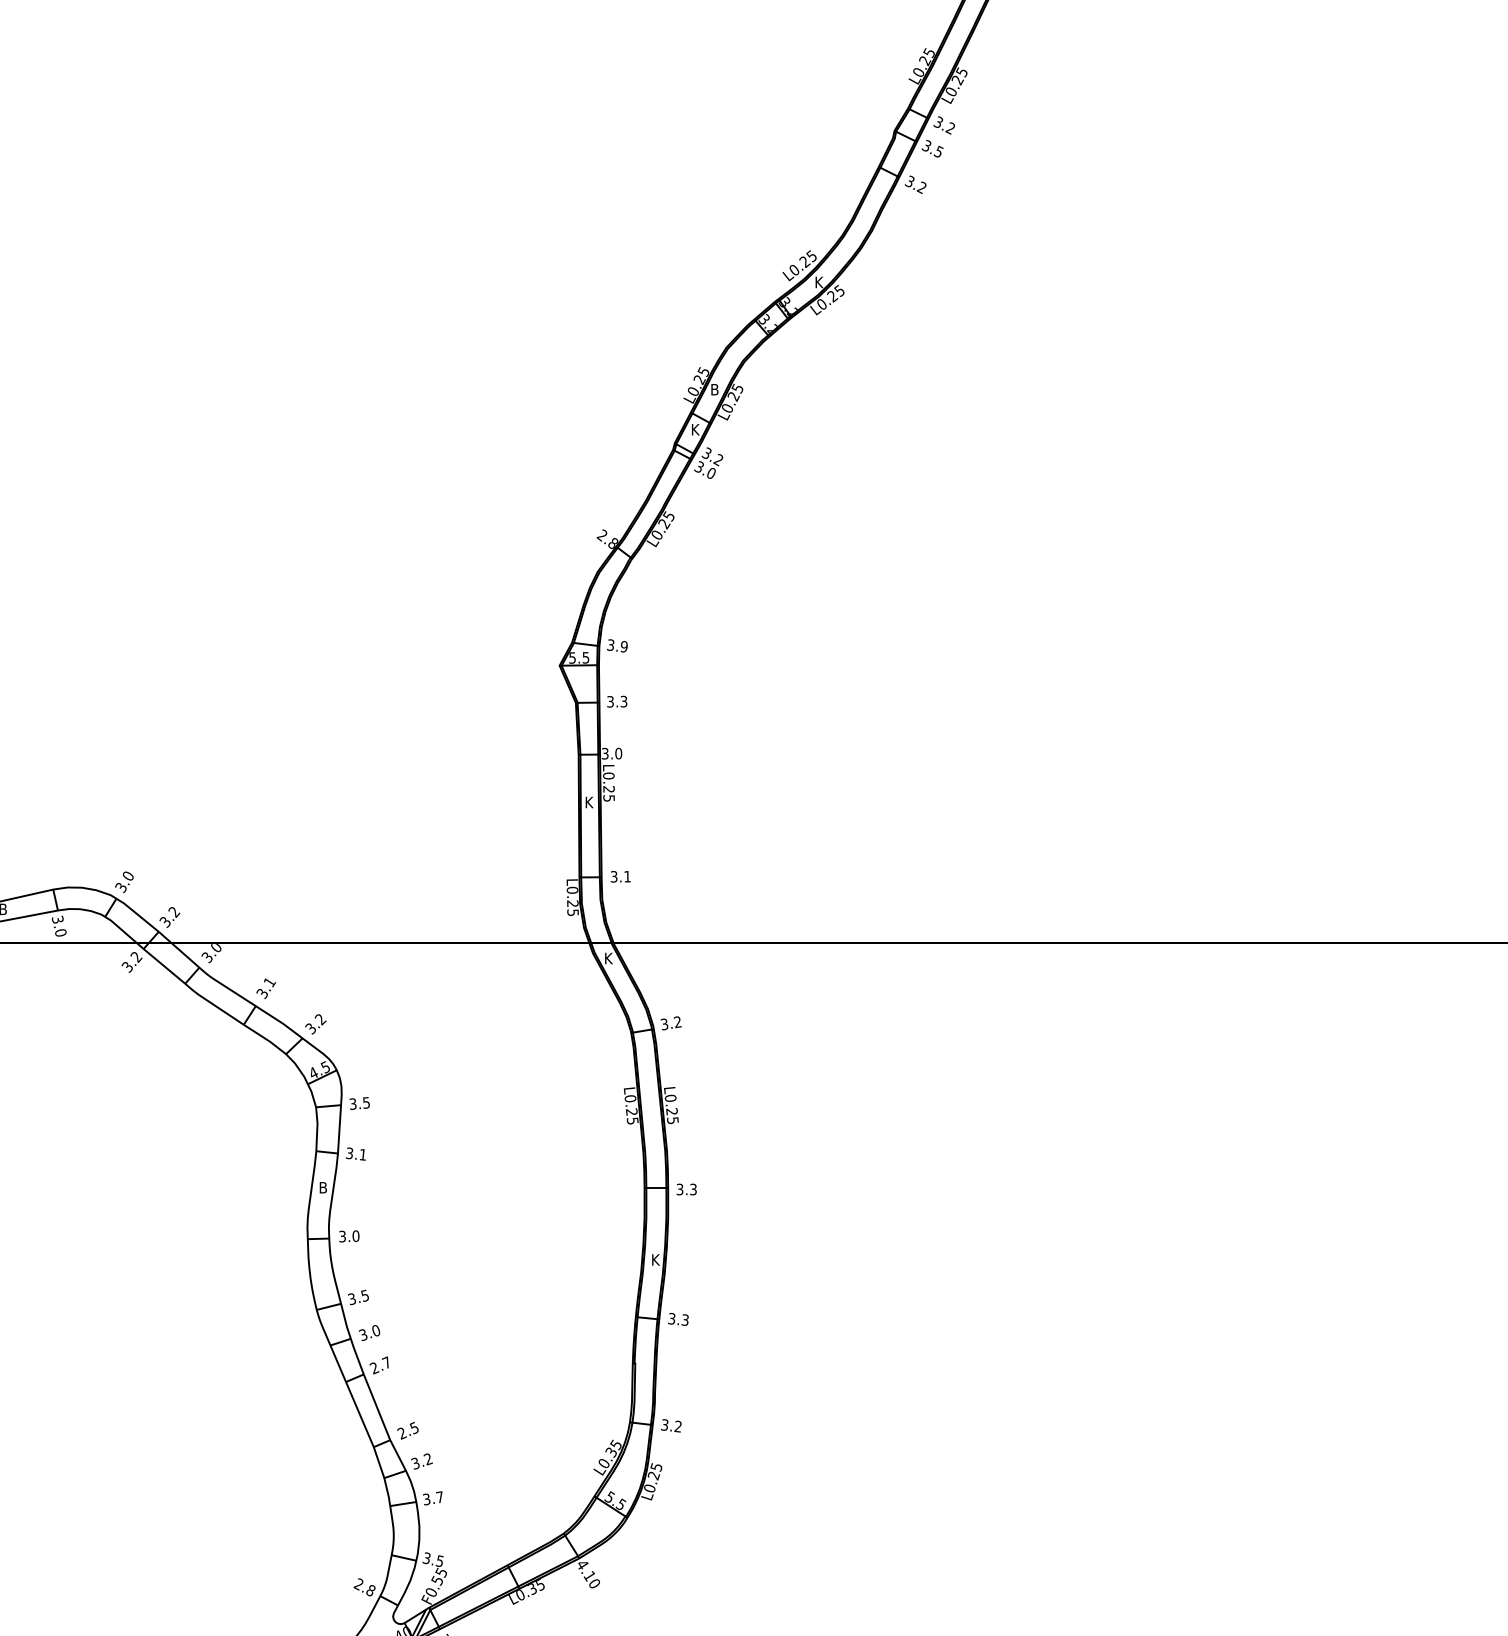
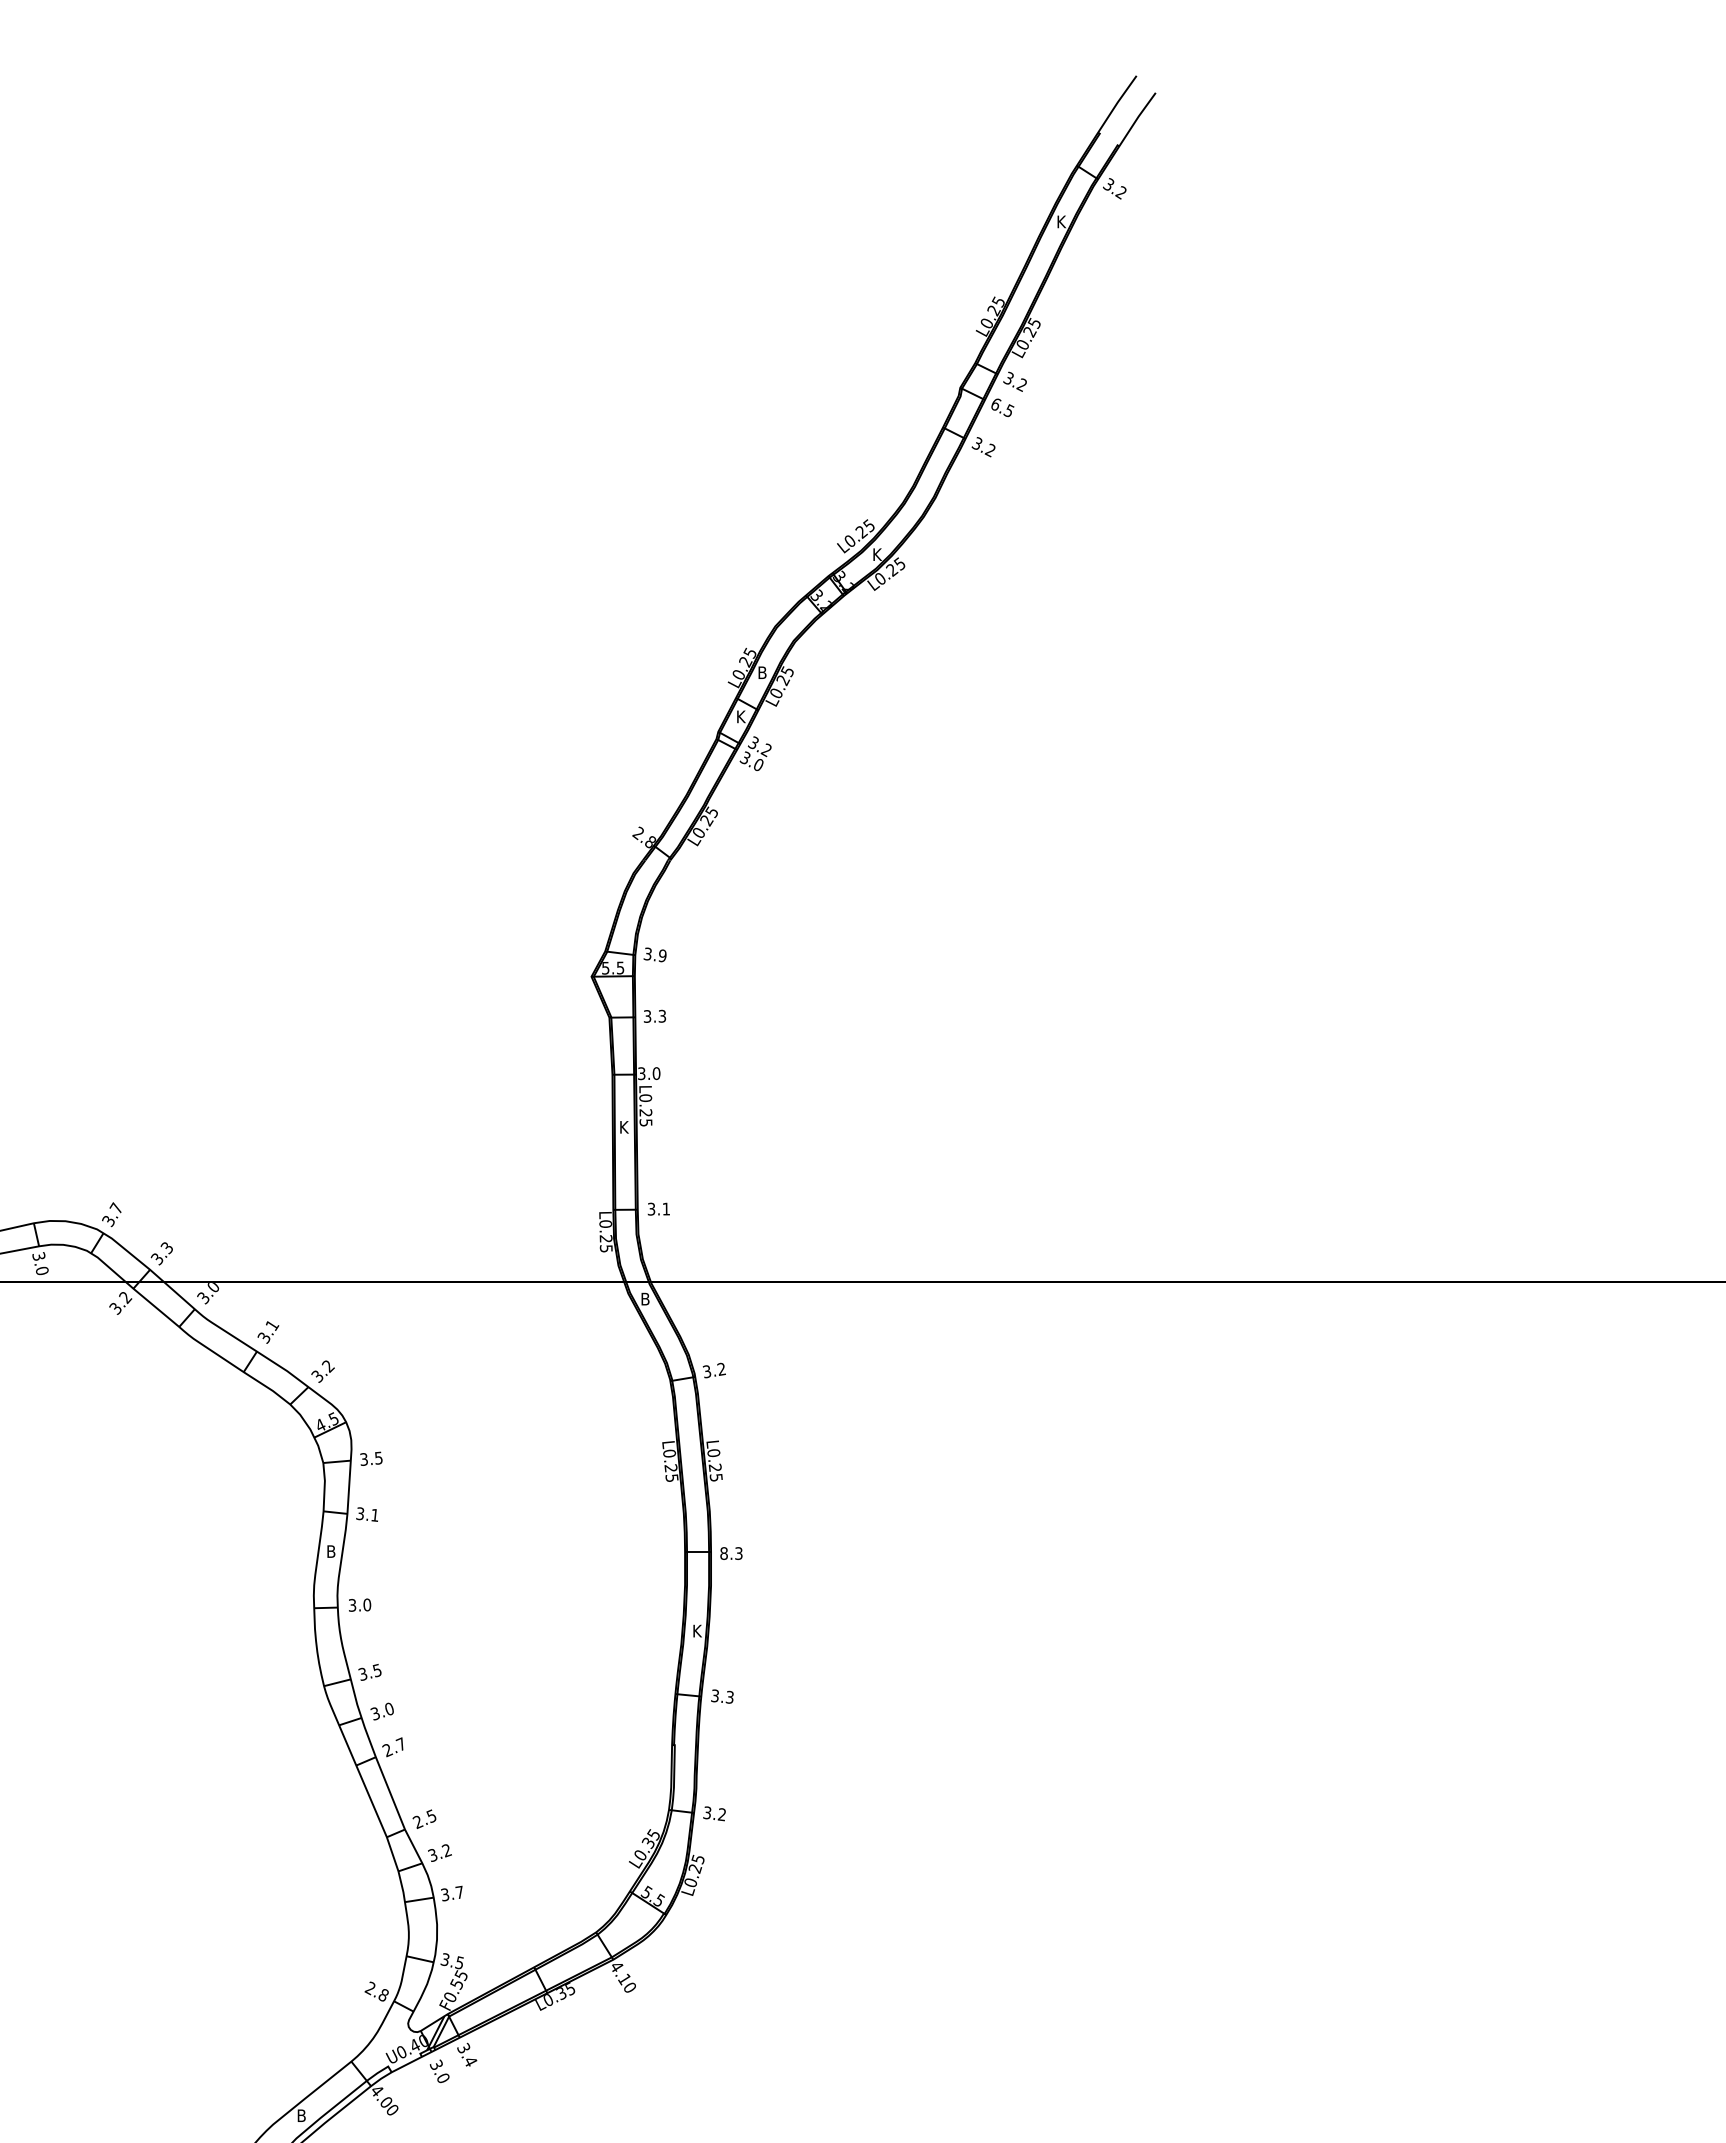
text: (926, 145) -> (995, 403), 3.5 -> 6.5
text: (127, 875) -> (115, 1207), 3.0 -> 3.7
text: (174, 912) -> (167, 1248), 3.2 -> 3.3
text: (609, 957) -> (646, 1298), K -> B
text: (679, 1189) -> (723, 1553), 3.3 -> 8.3

